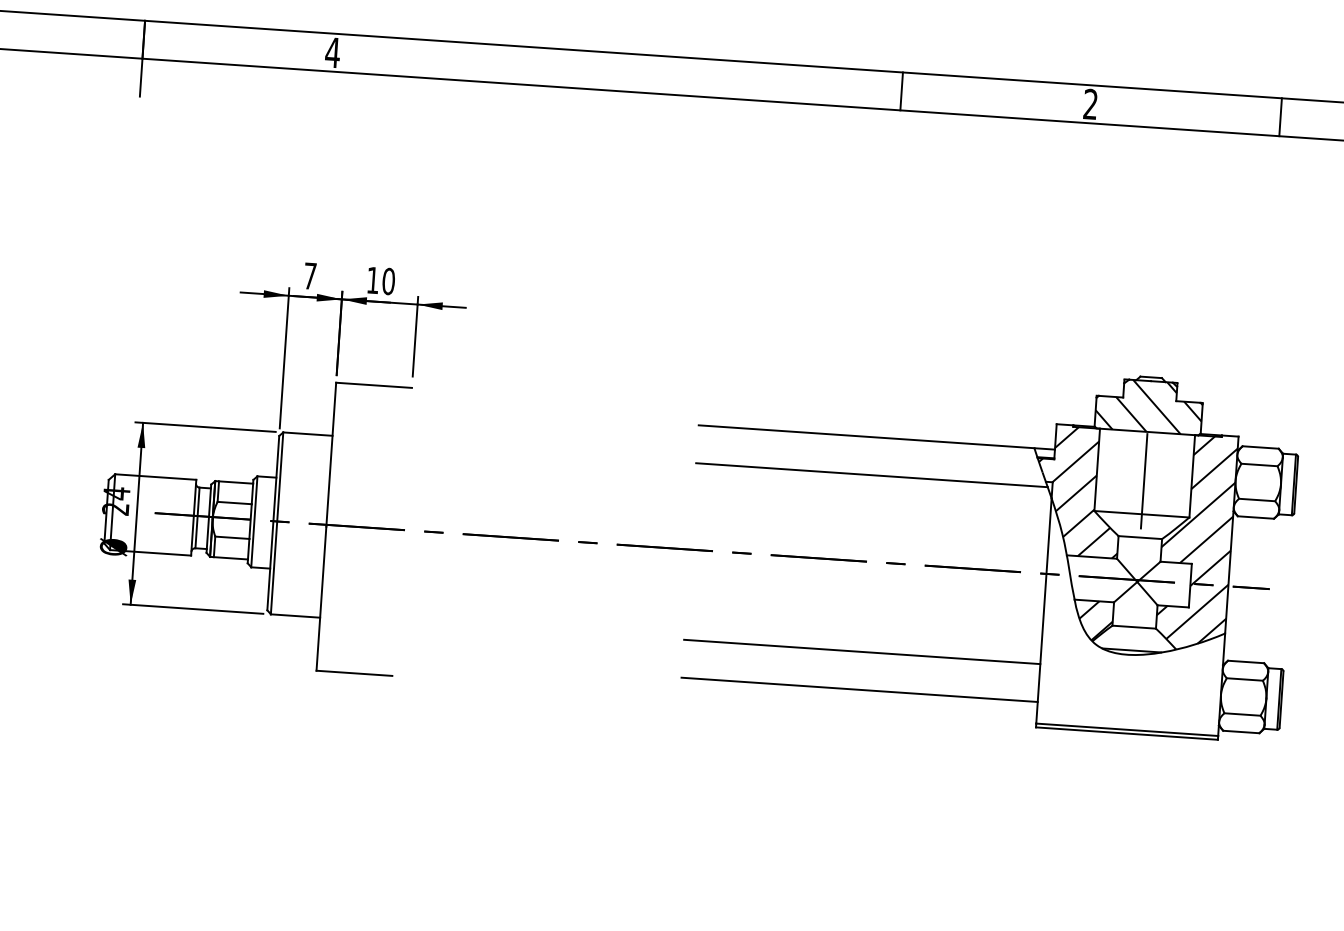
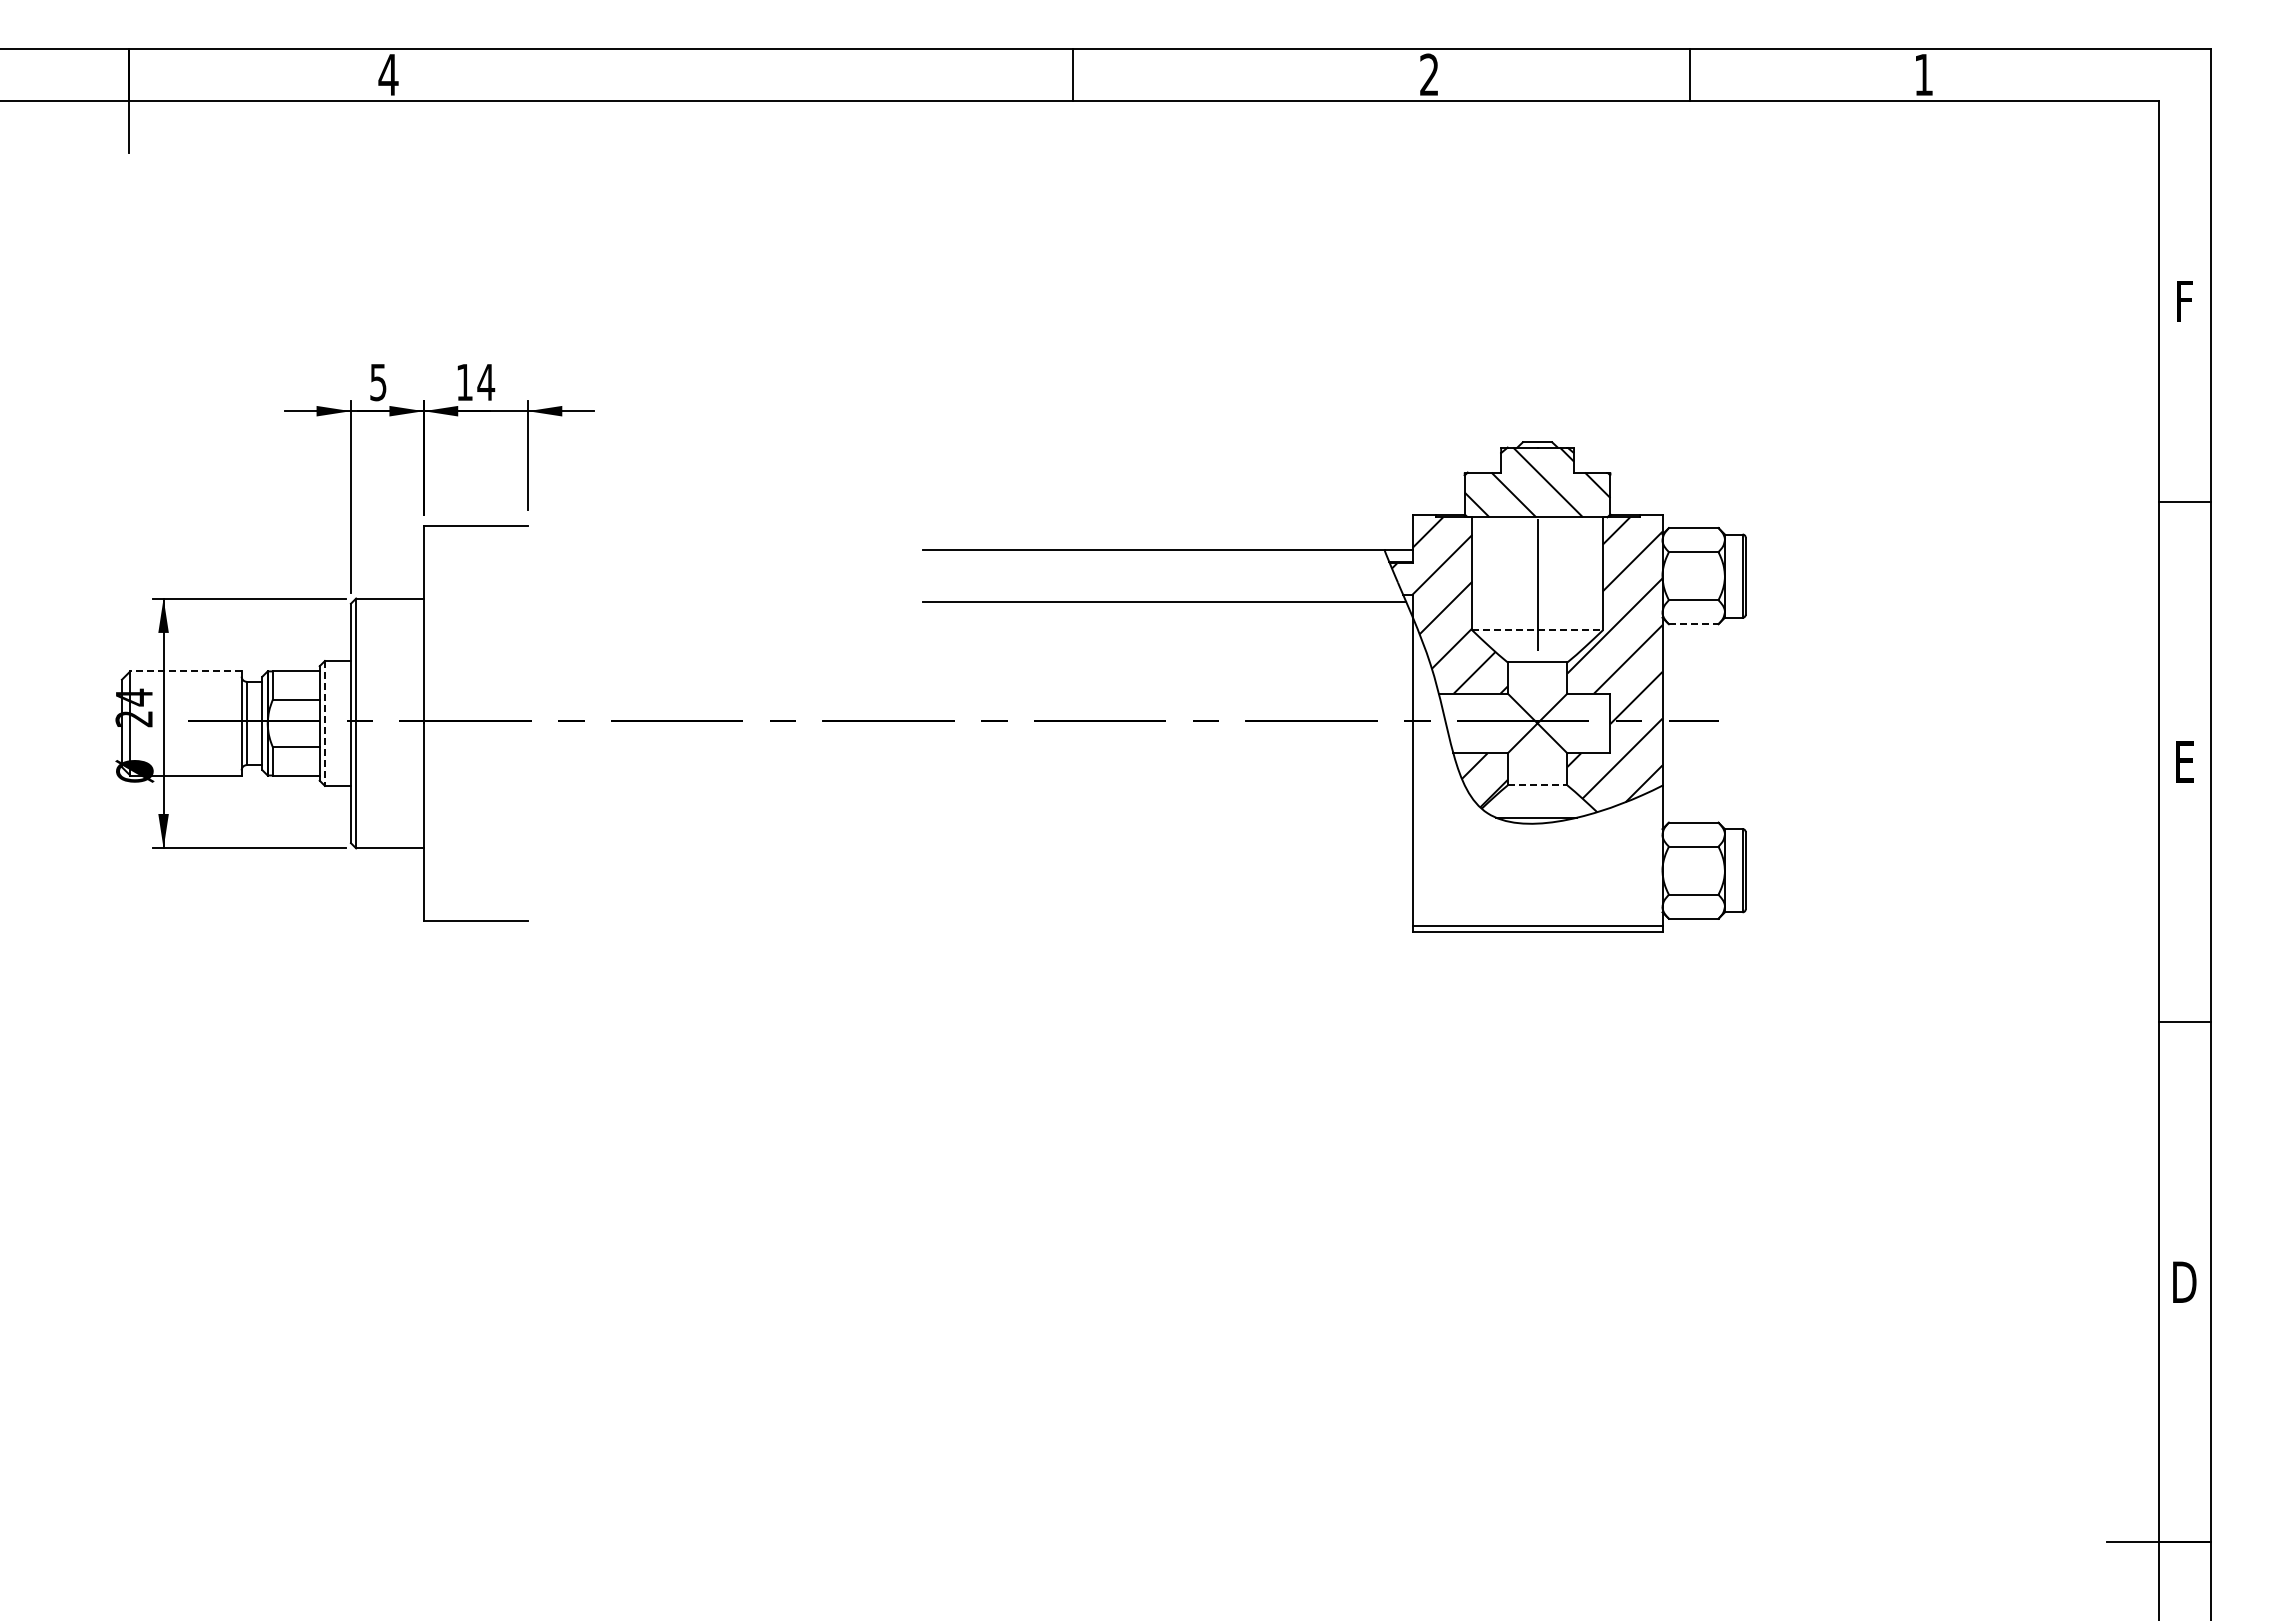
line: (901, 91) -> (1072, 74), moved
text: (310, 276) -> (378, 382), 7 -> 5
text: (388, 281) -> (486, 382), 10 -> 14
line: (155, 477) -> (185, 671), solid -> dashed
line: (1142, 514) -> (1538, 630), solid -> dashed
line: (1255, 517) -> (1693, 624), solid -> dashed
line: (254, 521) -> (324, 723), solid -> dashed
line: (1134, 627) -> (1537, 785), solid -> dashed
line: (861, 651) -> (1167, 844), removed
line: (859, 689) -> (1167, 896), removed

